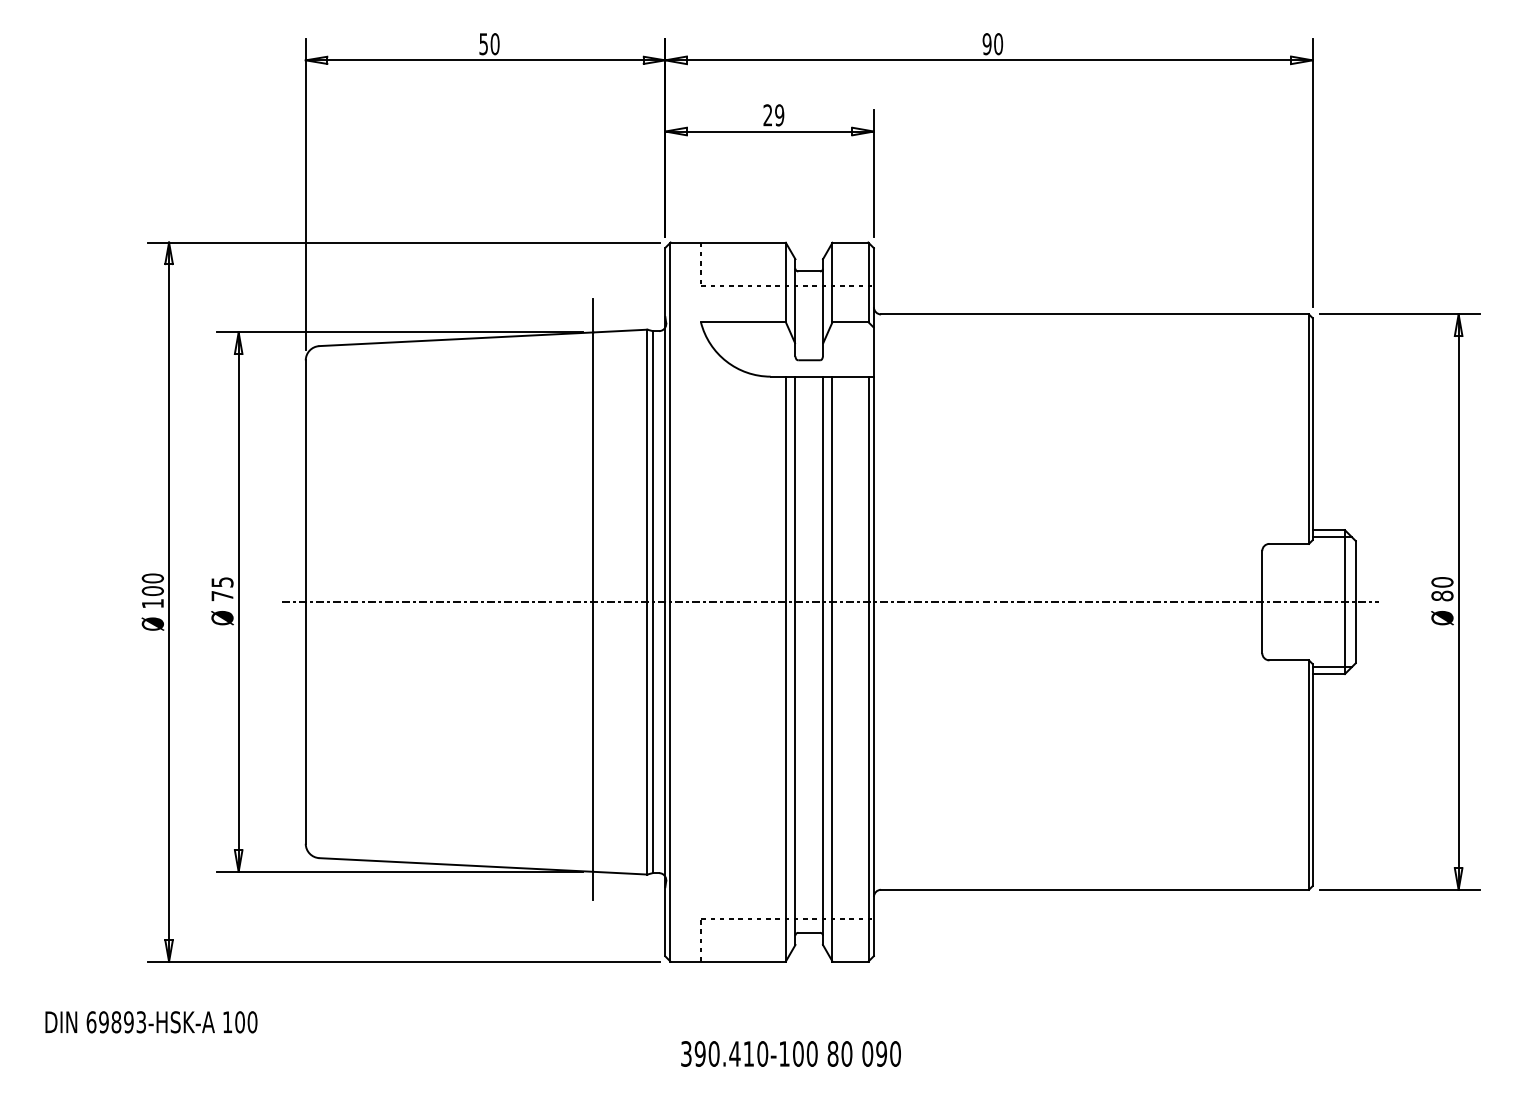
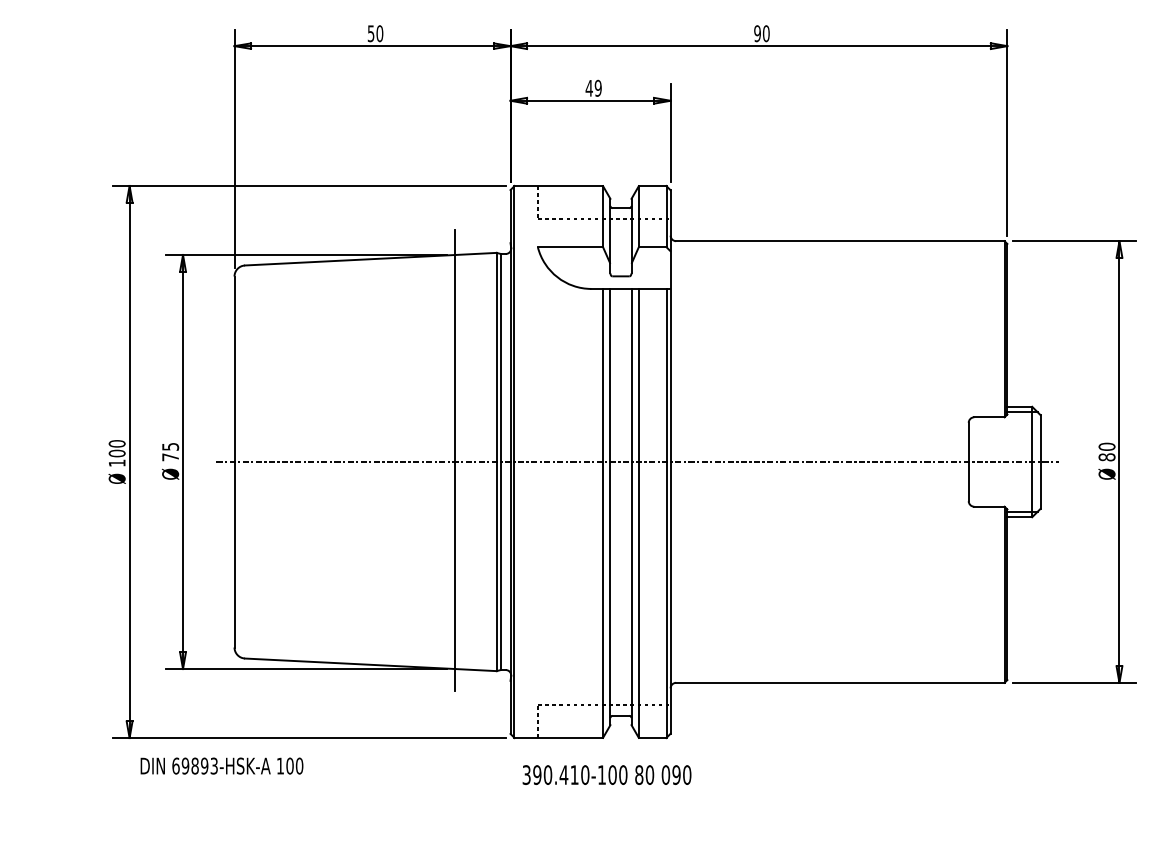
text: (767, 115) -> (588, 88), 29 -> 49
text: (151, 1022) -> (222, 766), moved
text: (790, 1053) -> (606, 774), moved

